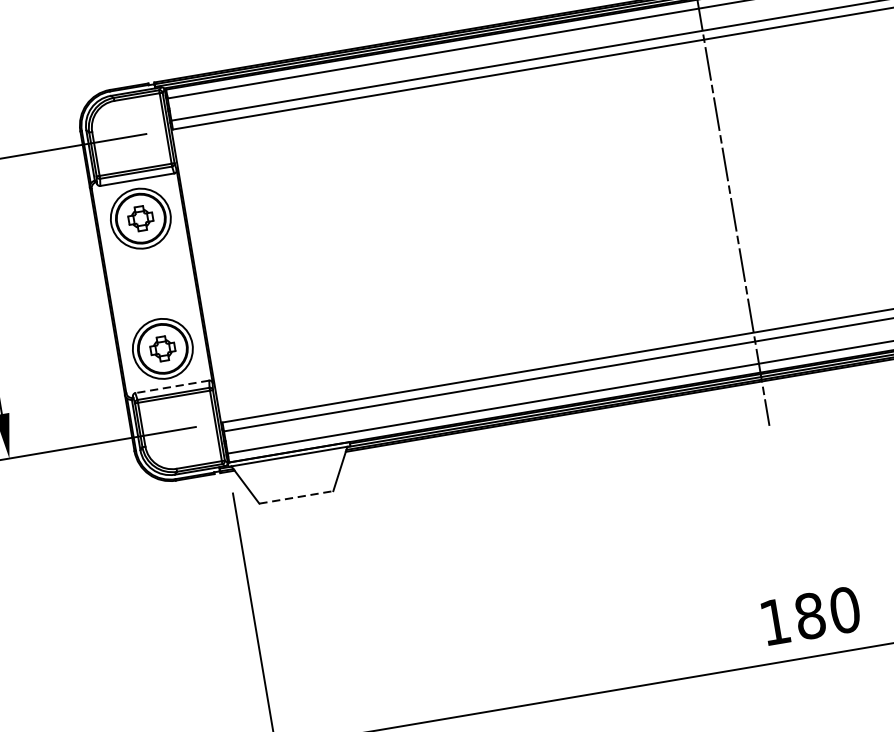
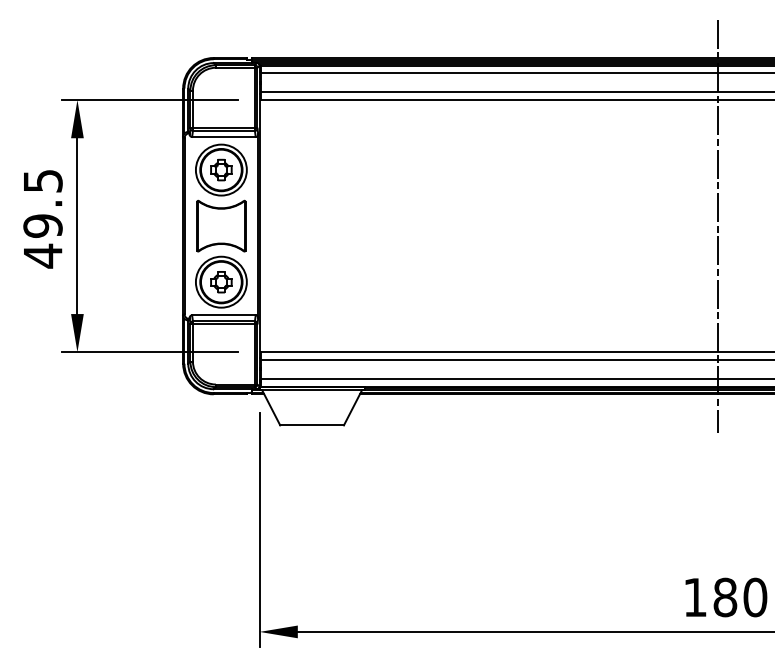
part: (151, 283) -> (221, 225), added
line: (171, 387) -> (223, 315), dashed -> solid
line: (296, 497) -> (312, 425), dashed -> solid

